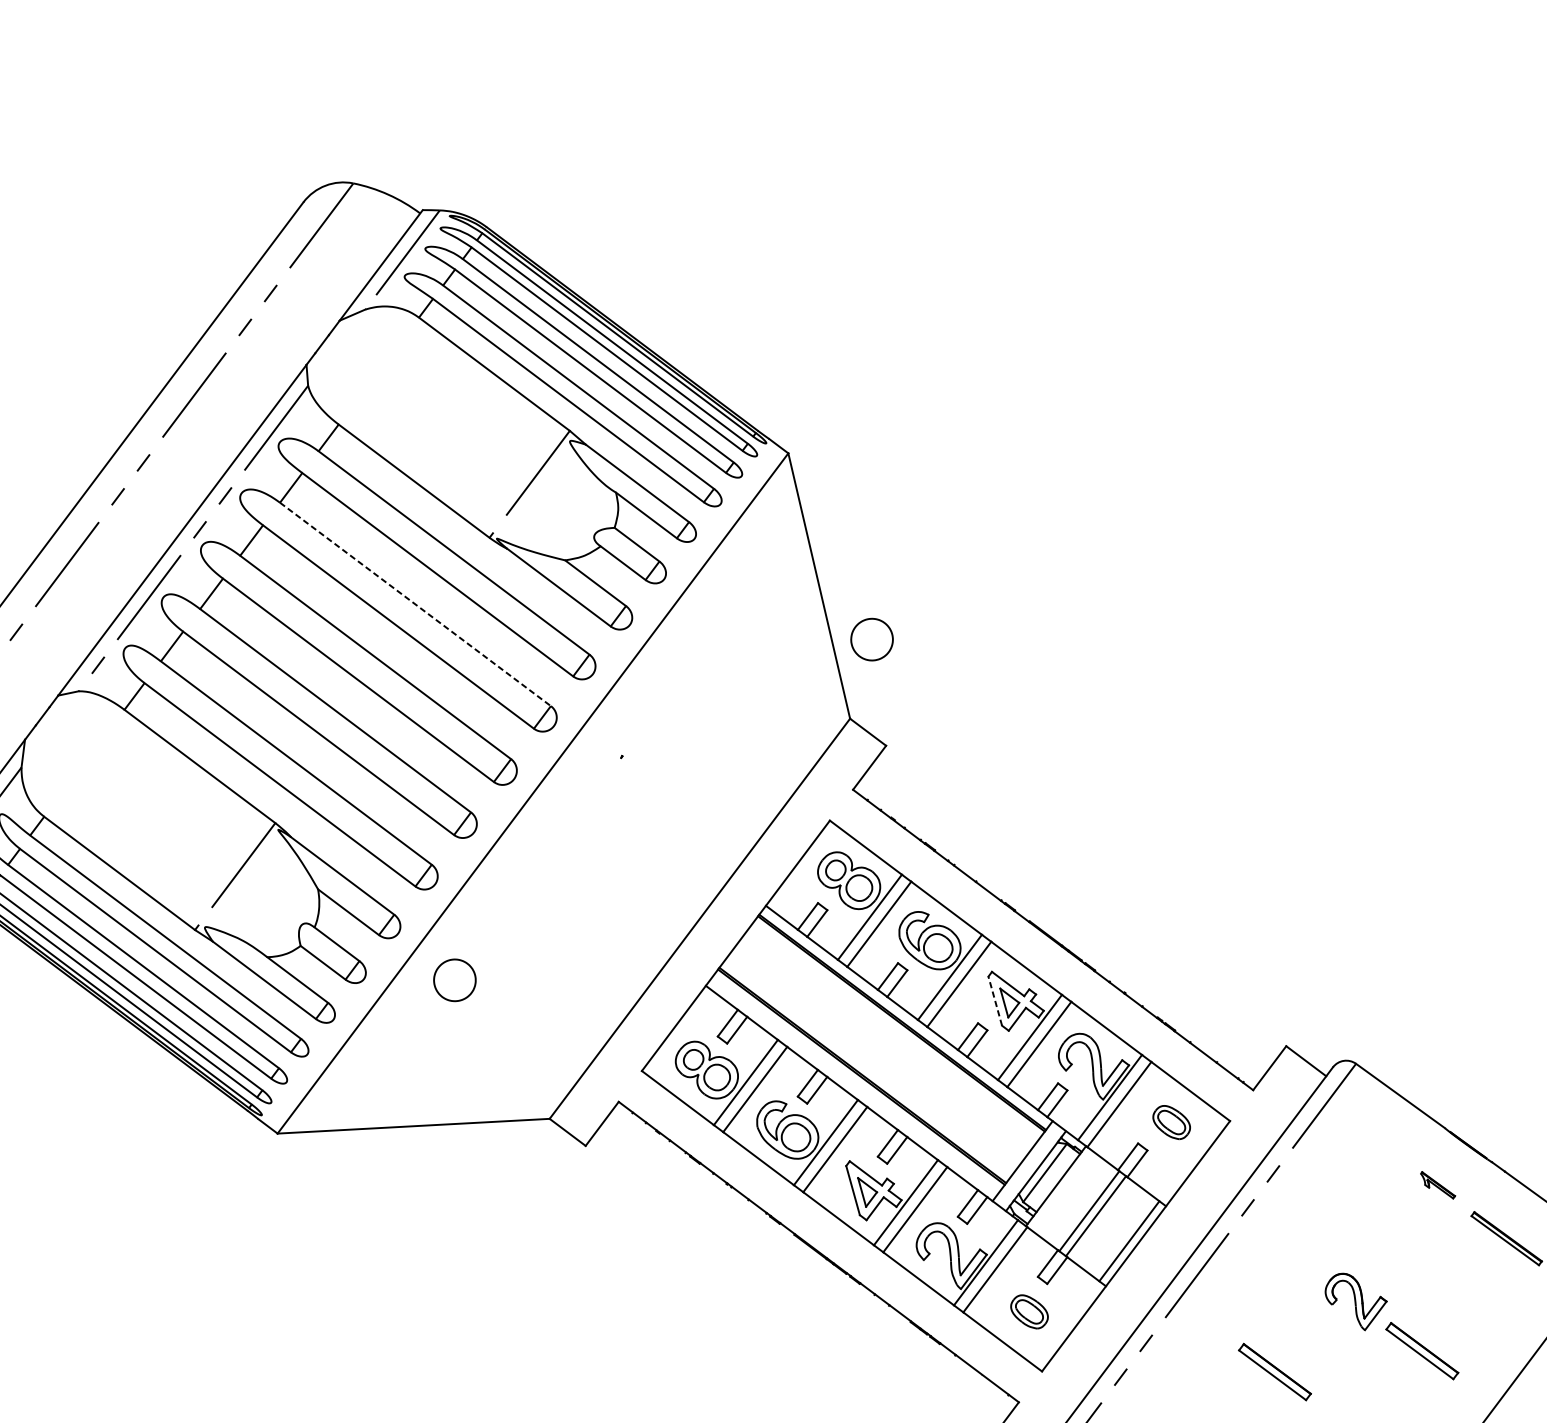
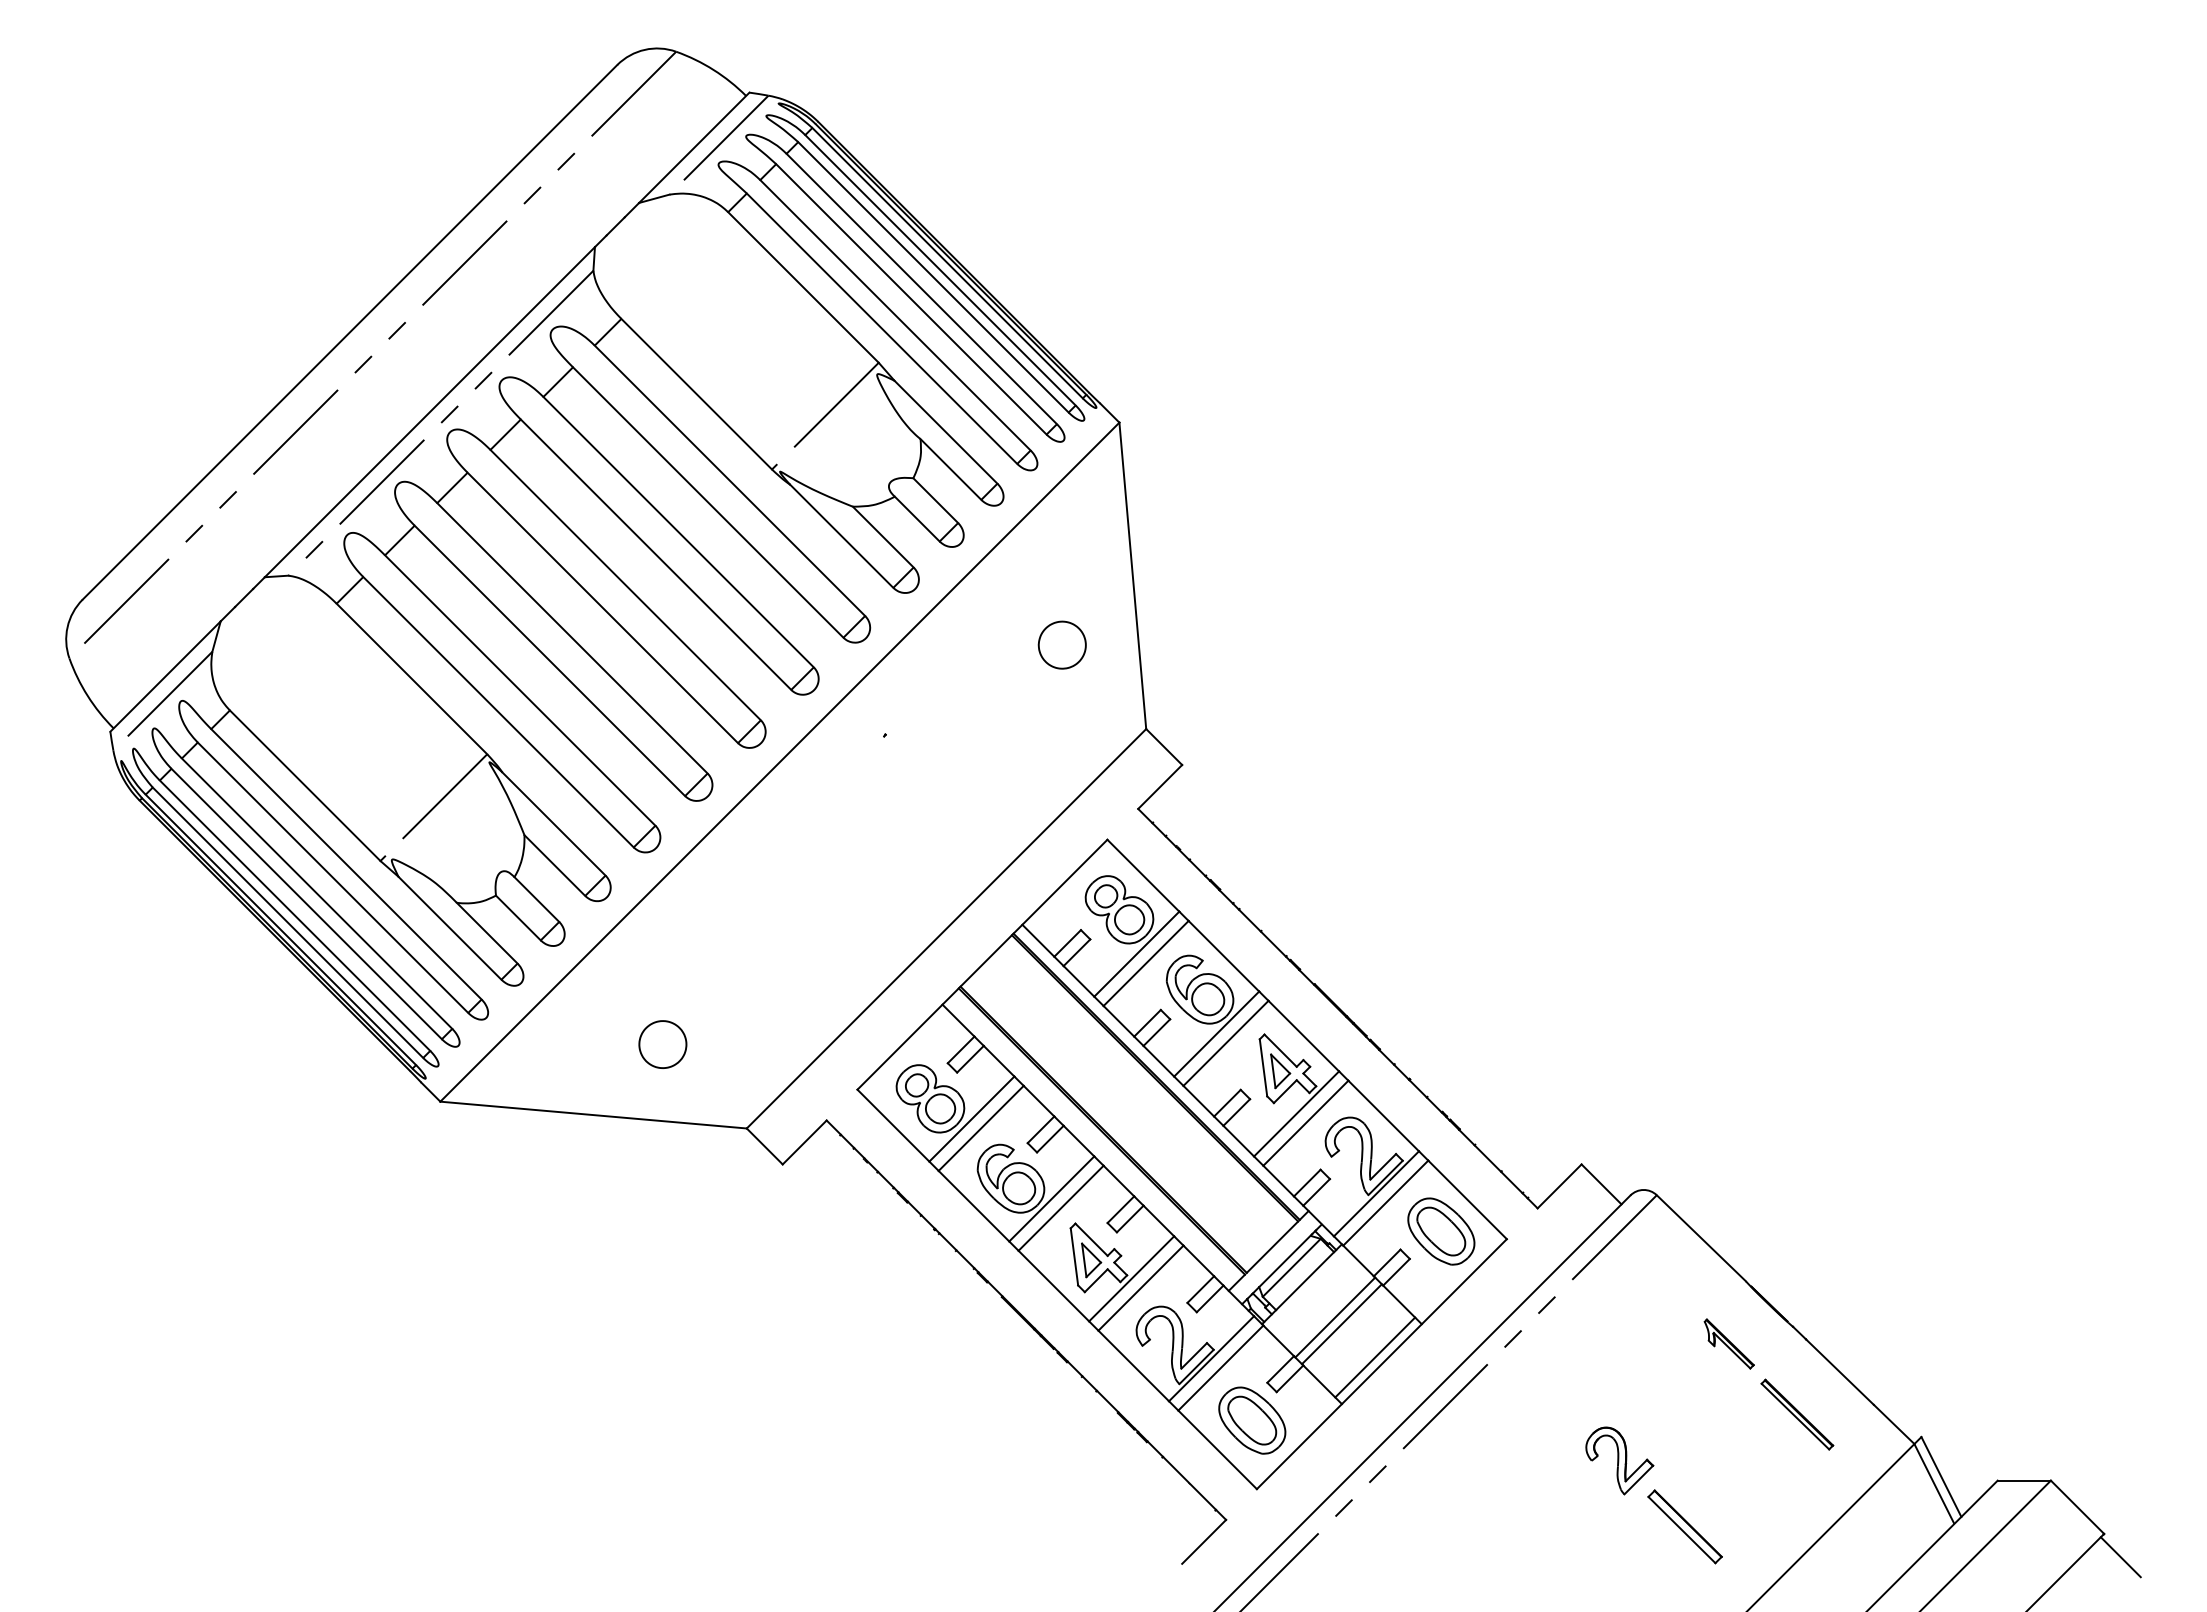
line: (415, 604) -> (678, 532), dashed -> solid
part: (871, 639) -> (1061, 644), moved
part: (454, 980) -> (662, 1044), moved
line: (995, 1000) -> (1263, 1067), dashed -> solid
part: (1171, 1122) -> (1441, 1231), size x1.67
part: (1437, 1184) -> (1728, 1343), size x1.43
part: (1029, 1311) -> (1252, 1420), size x1.67
part: (1274, 1371) -> (1516, 1526), removed

